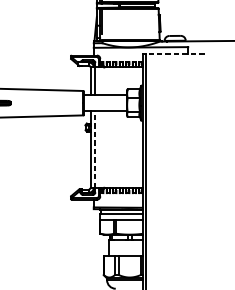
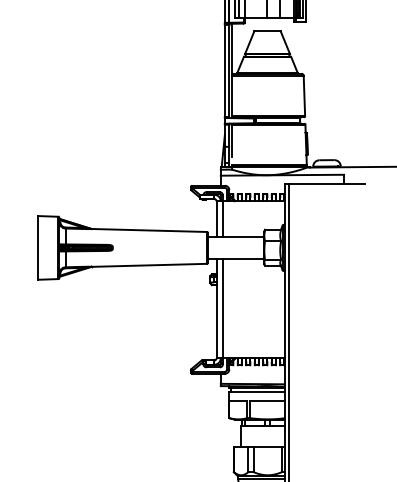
line: (174, 54) -> (326, 184), dashed -> solid
line: (95, 149) -> (222, 308), dashed -> solid

